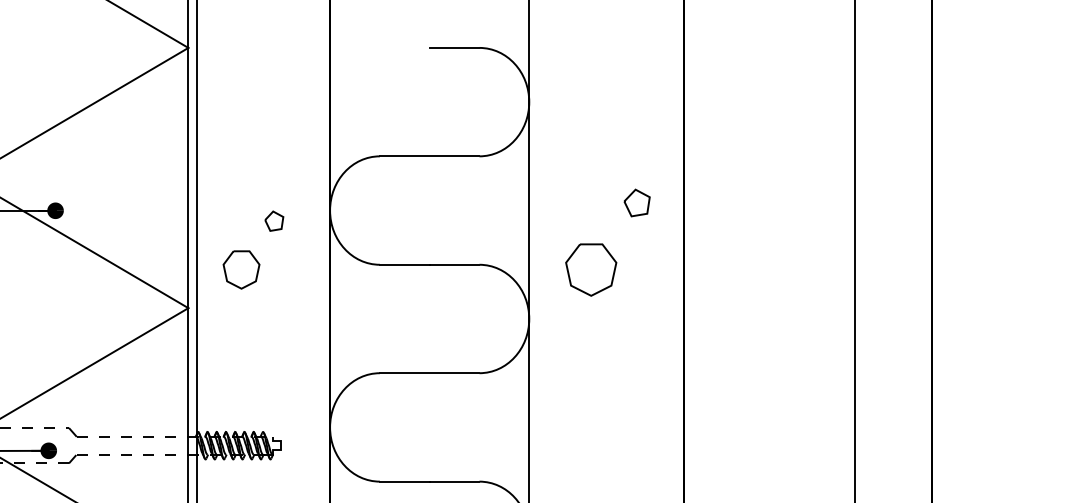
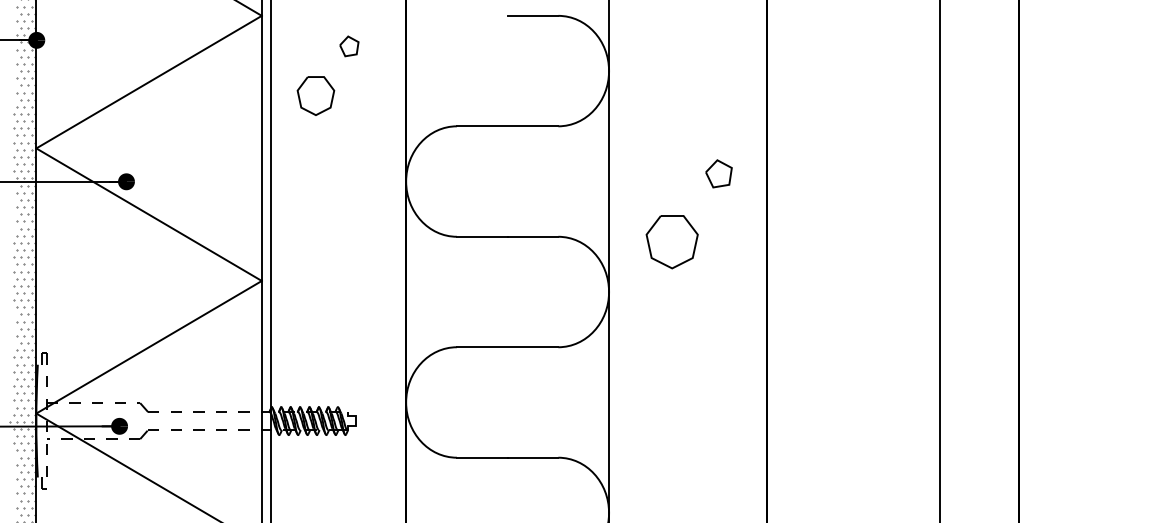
part: (252, 249) -> (327, 75), moved

